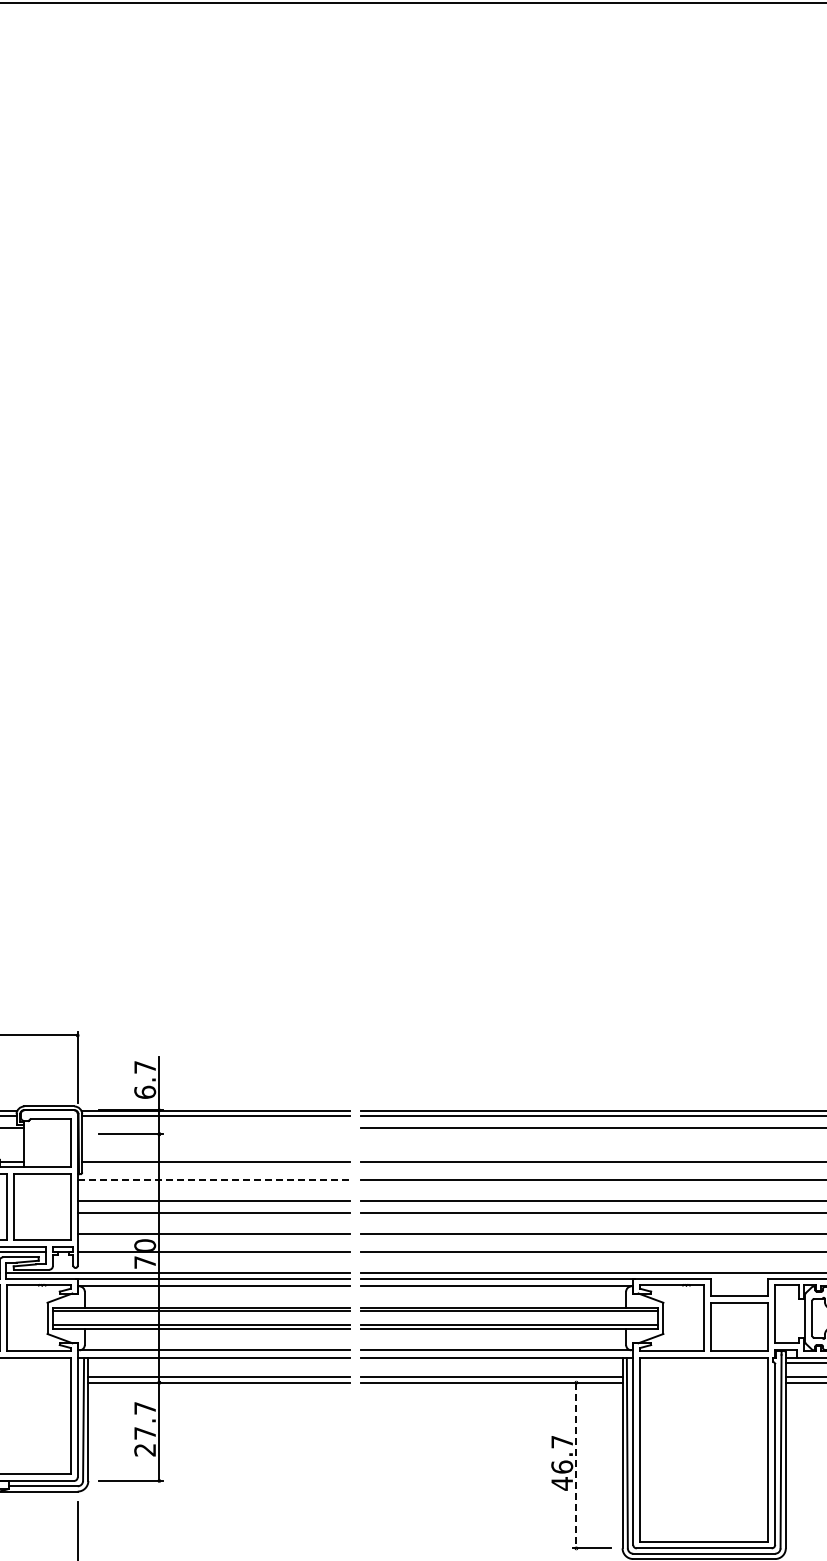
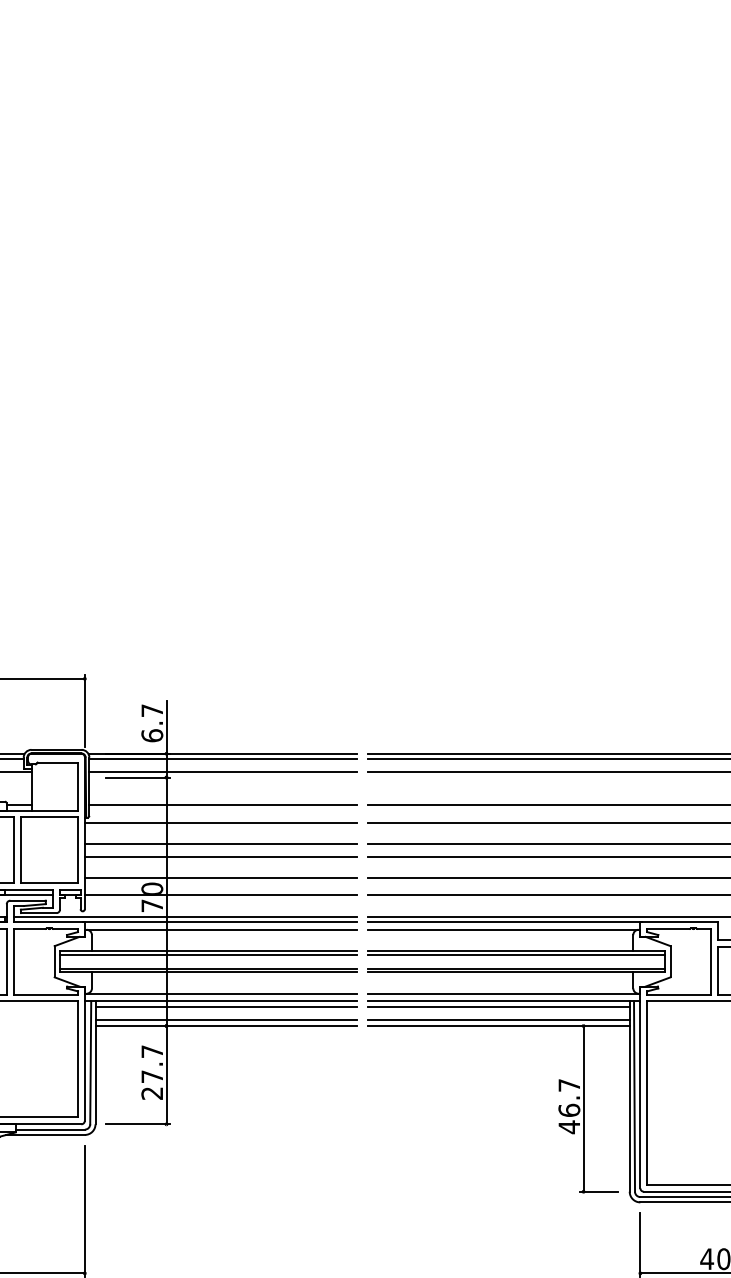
line: (216, 1128) -> (223, 771), added
line: (214, 1179) -> (221, 822), dashed -> solid
line: (219, 1363) -> (226, 1006), added
line: (491, 1363) -> (498, 1006), added
line: (576, 1465) -> (583, 1108), dashed -> solid

